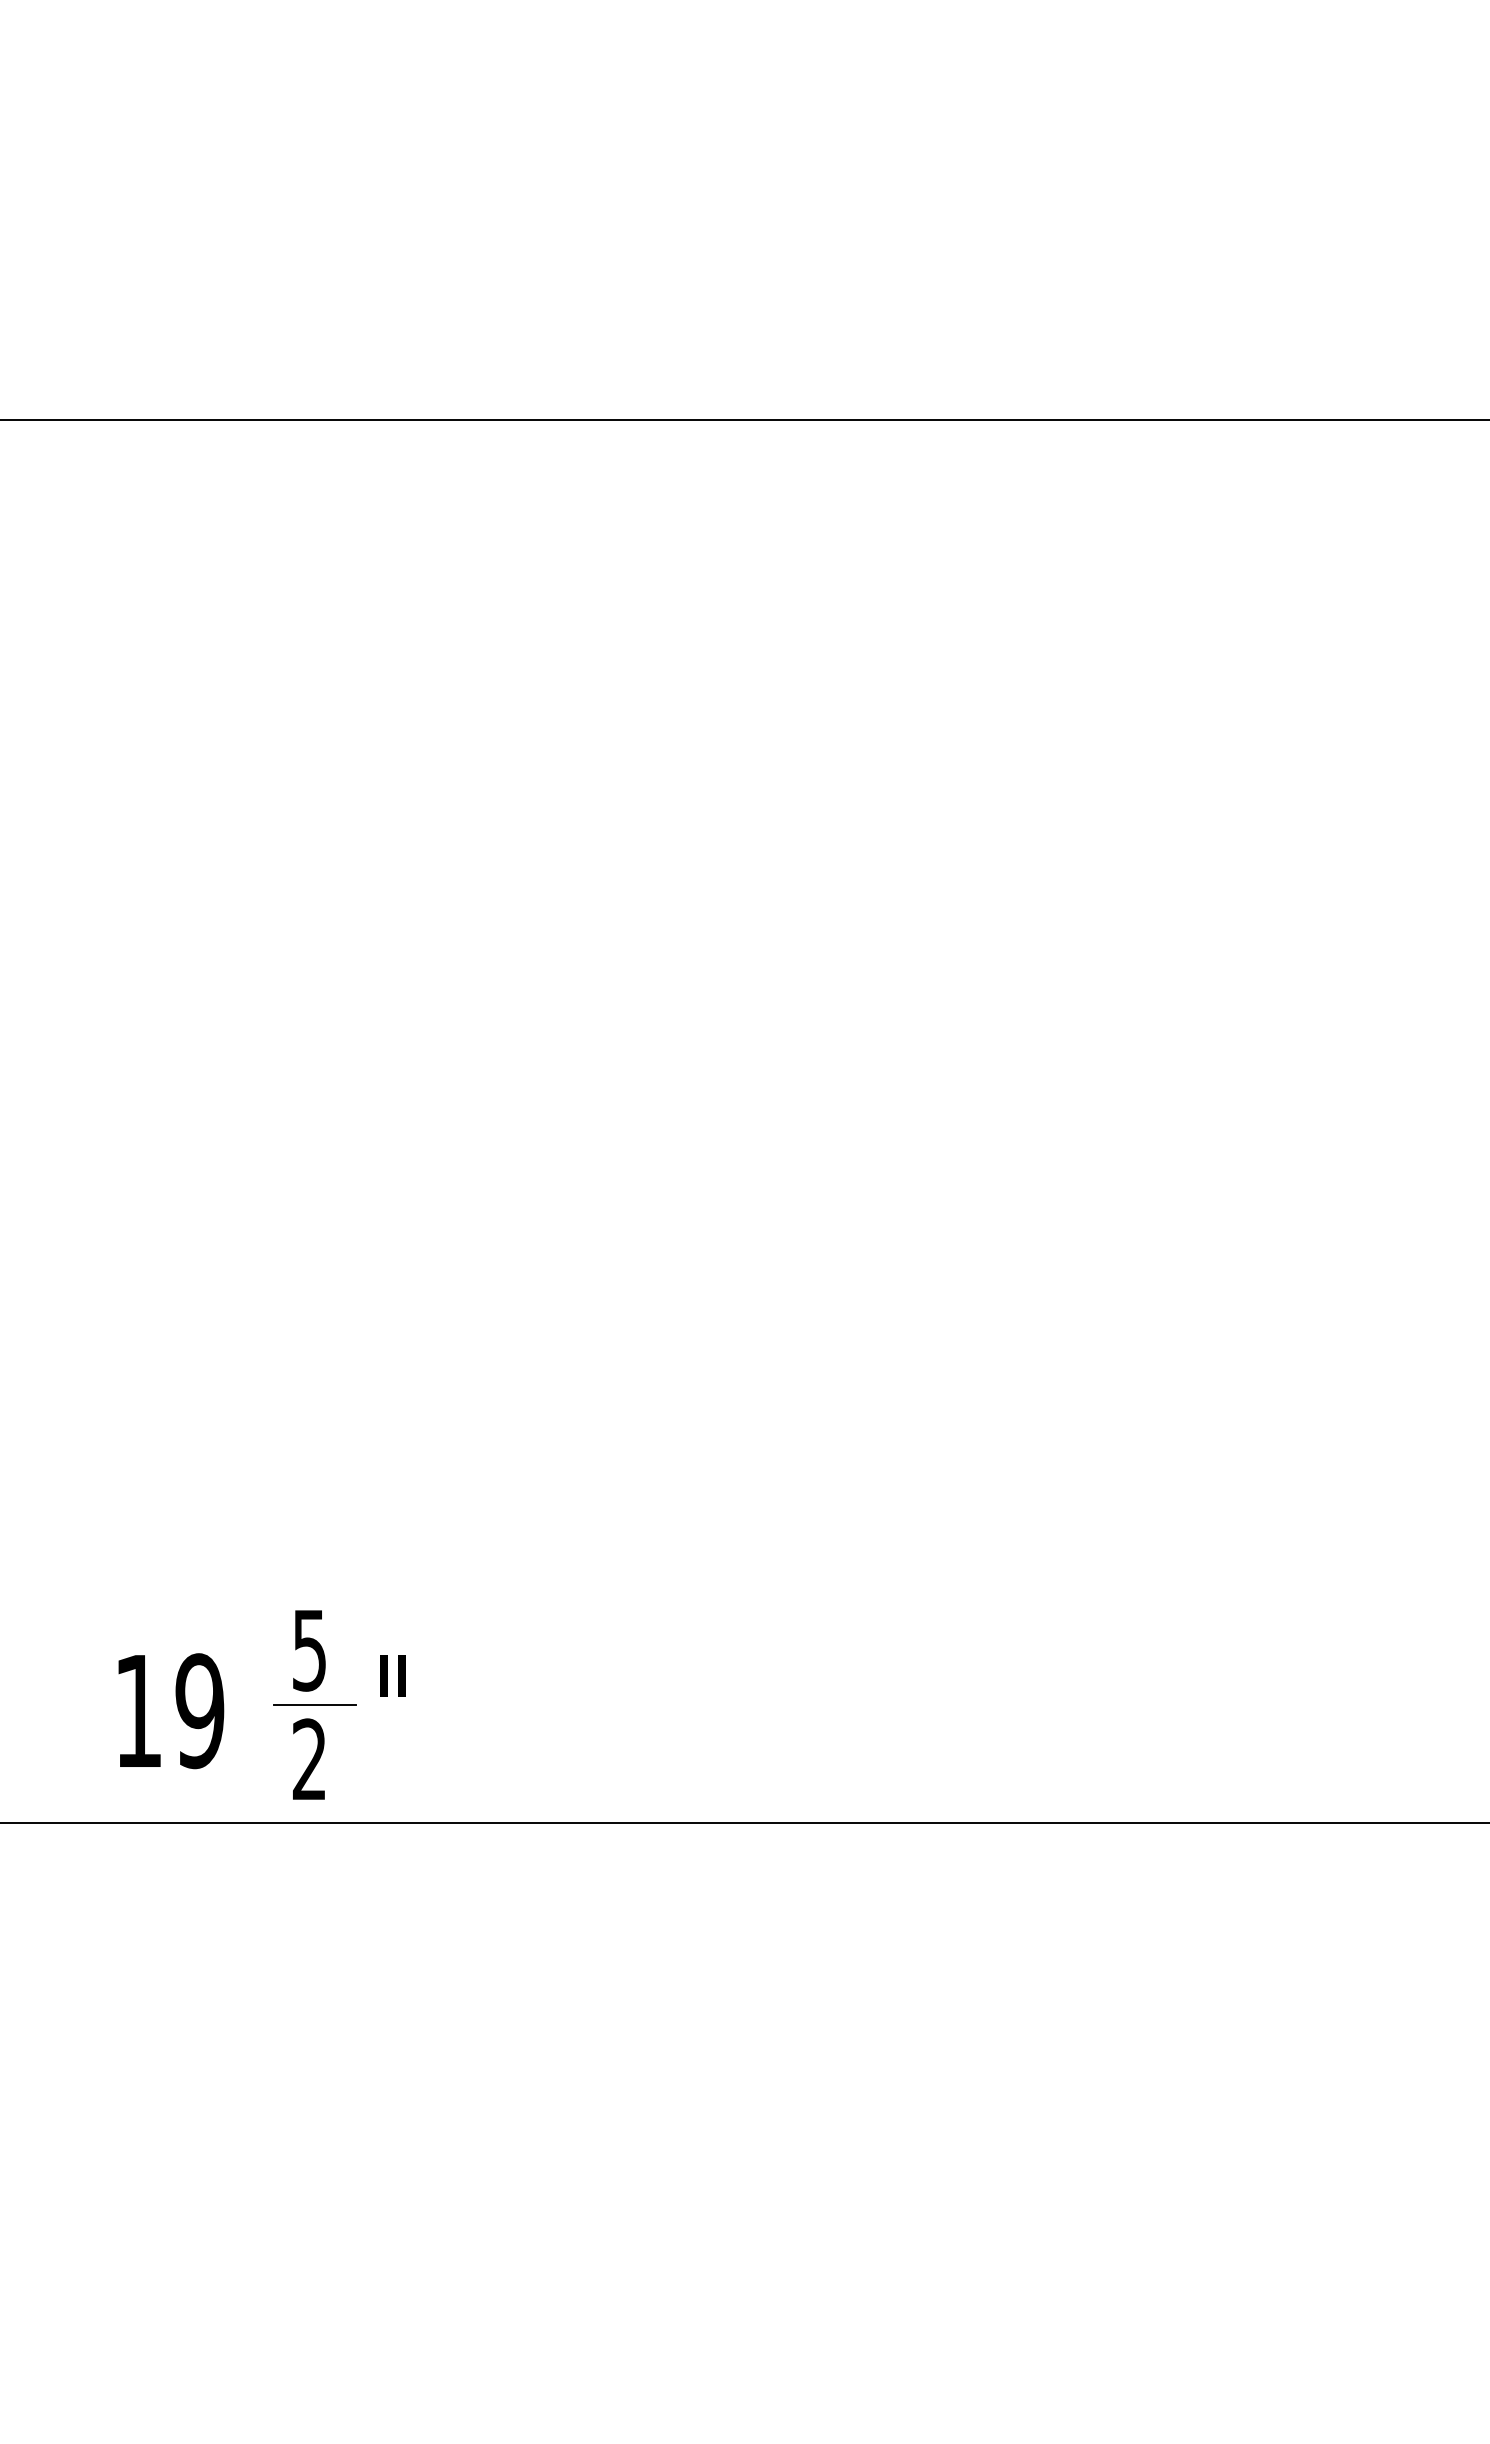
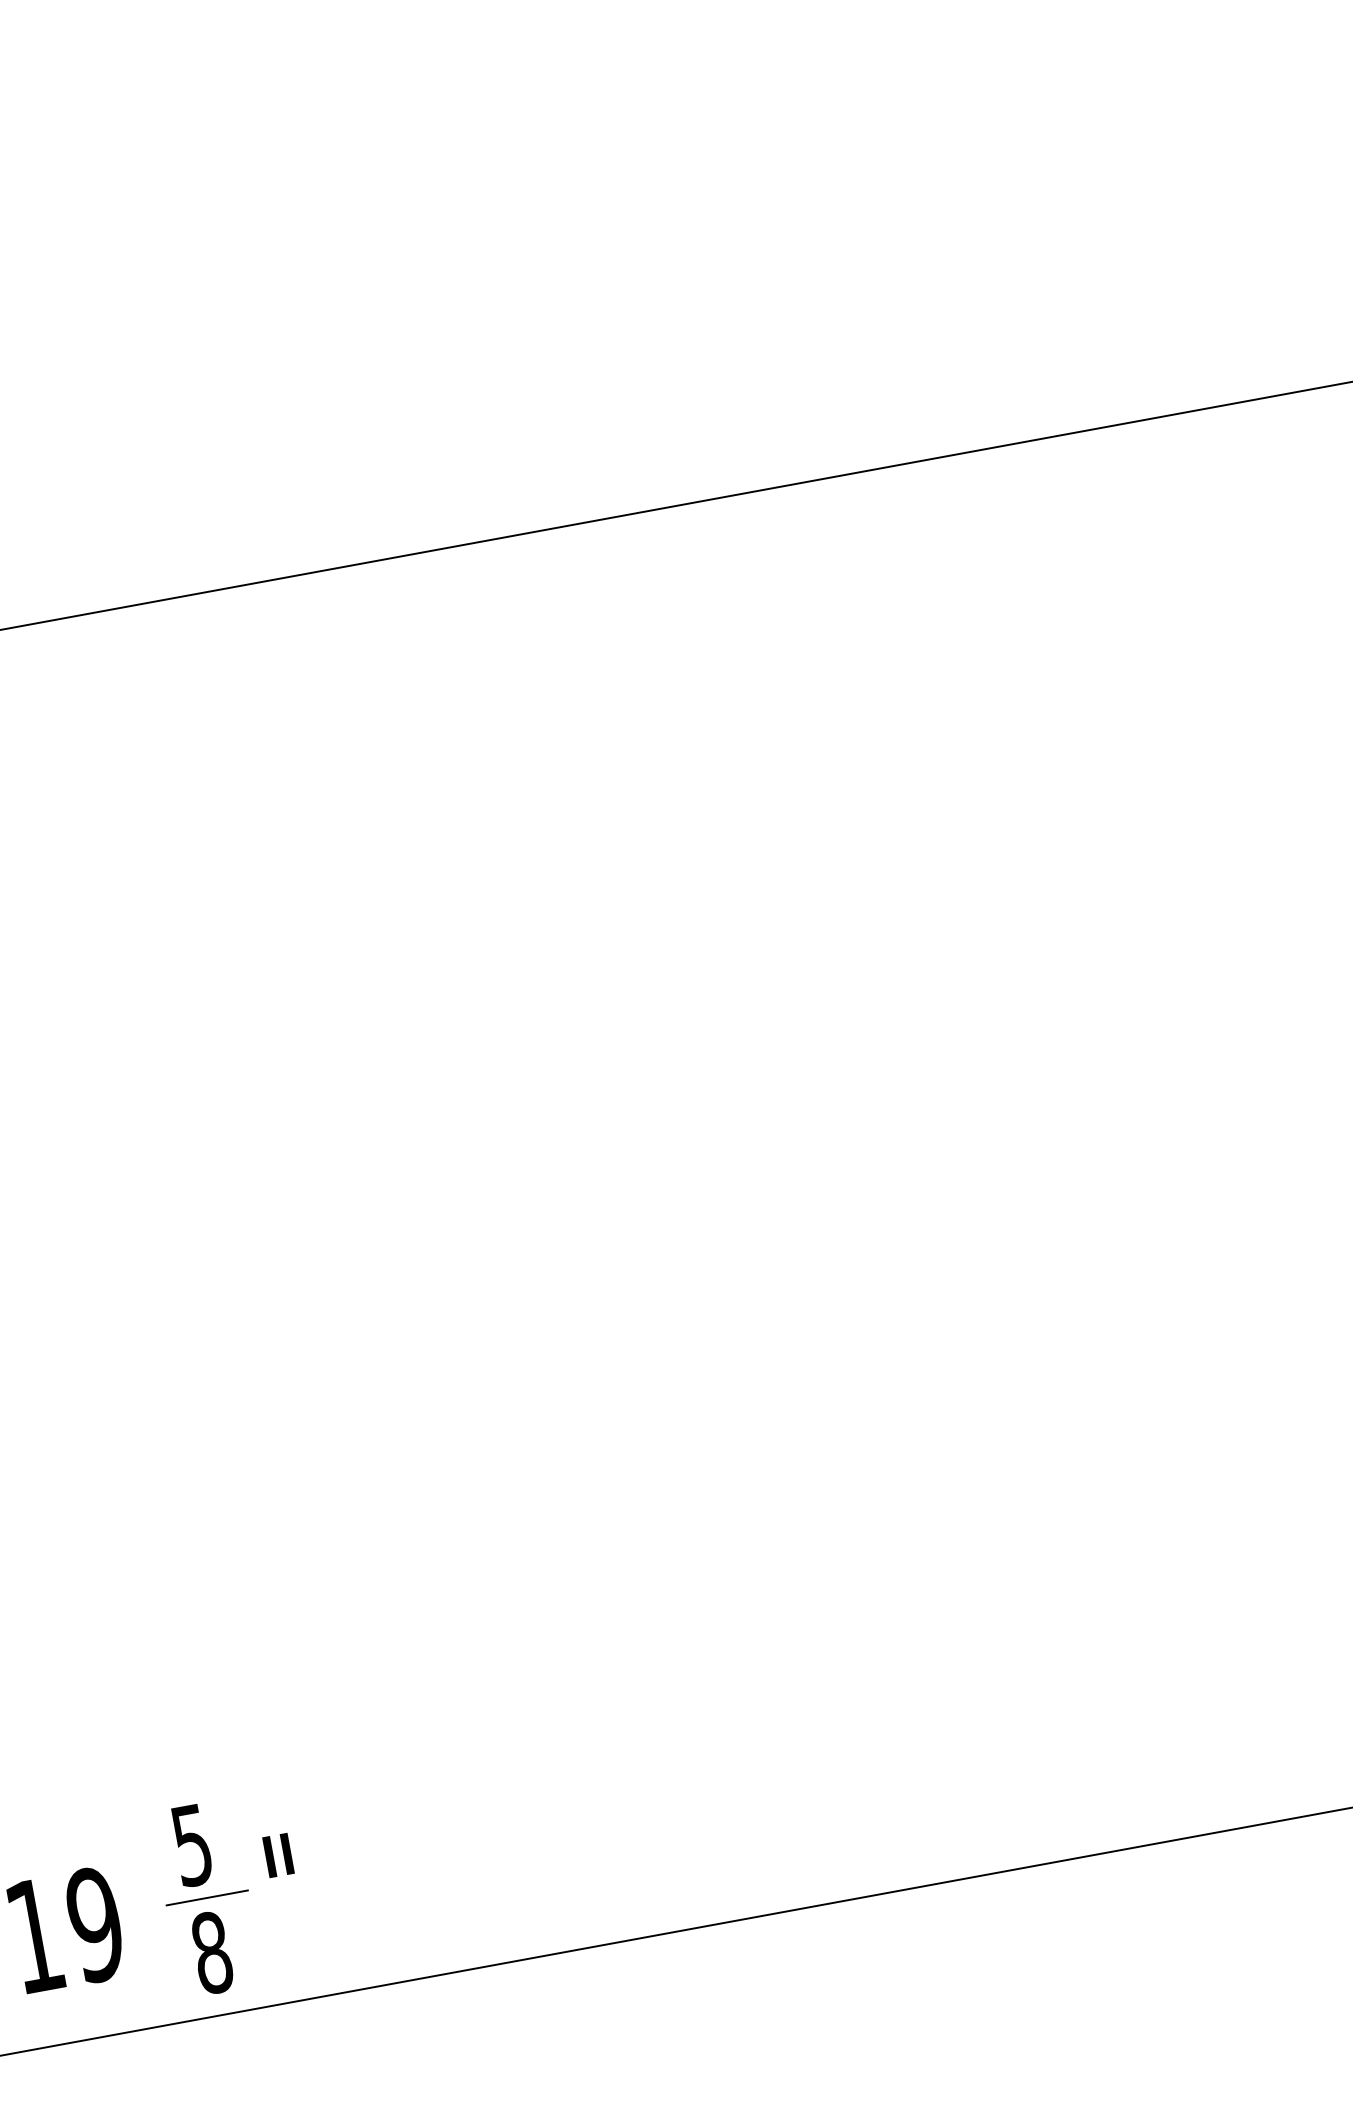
text: (309, 1759) -> (211, 1952), 2 -> 8

